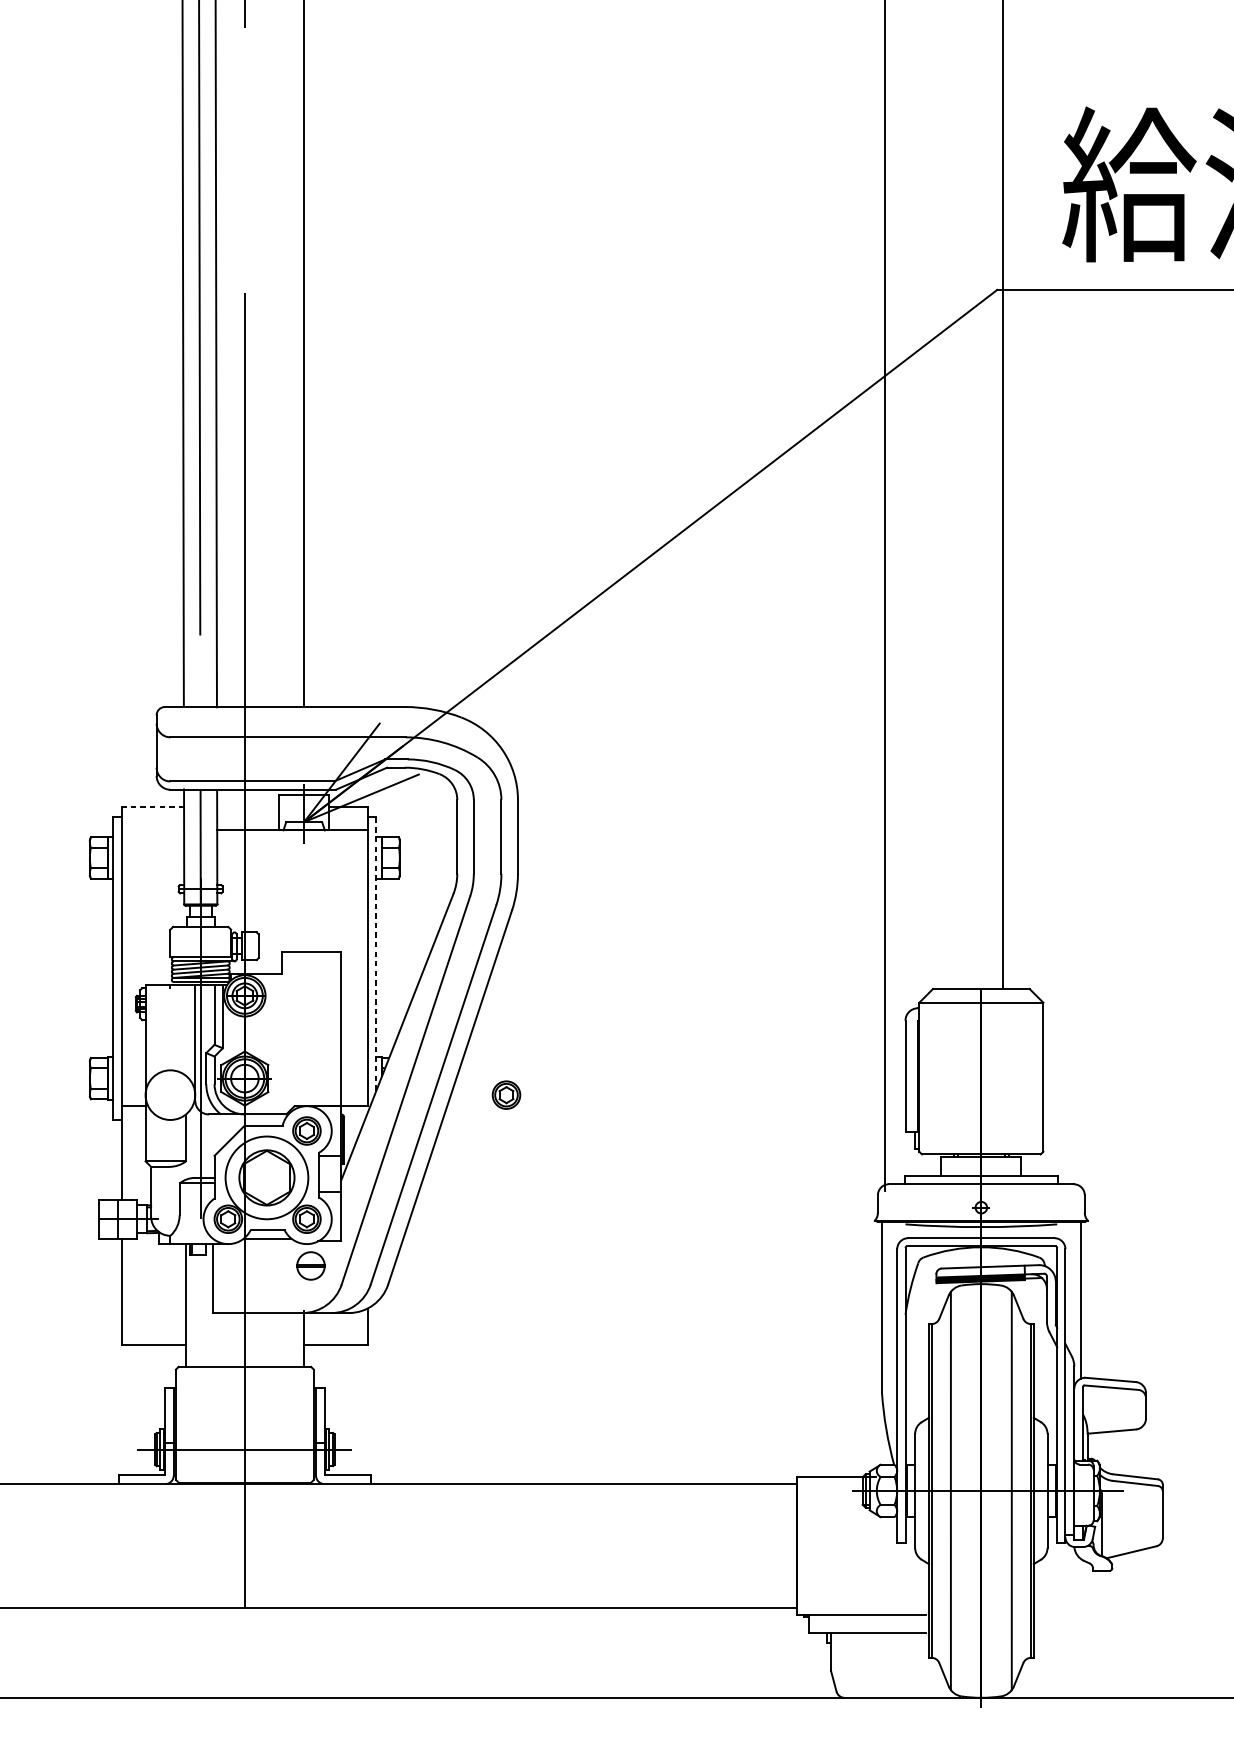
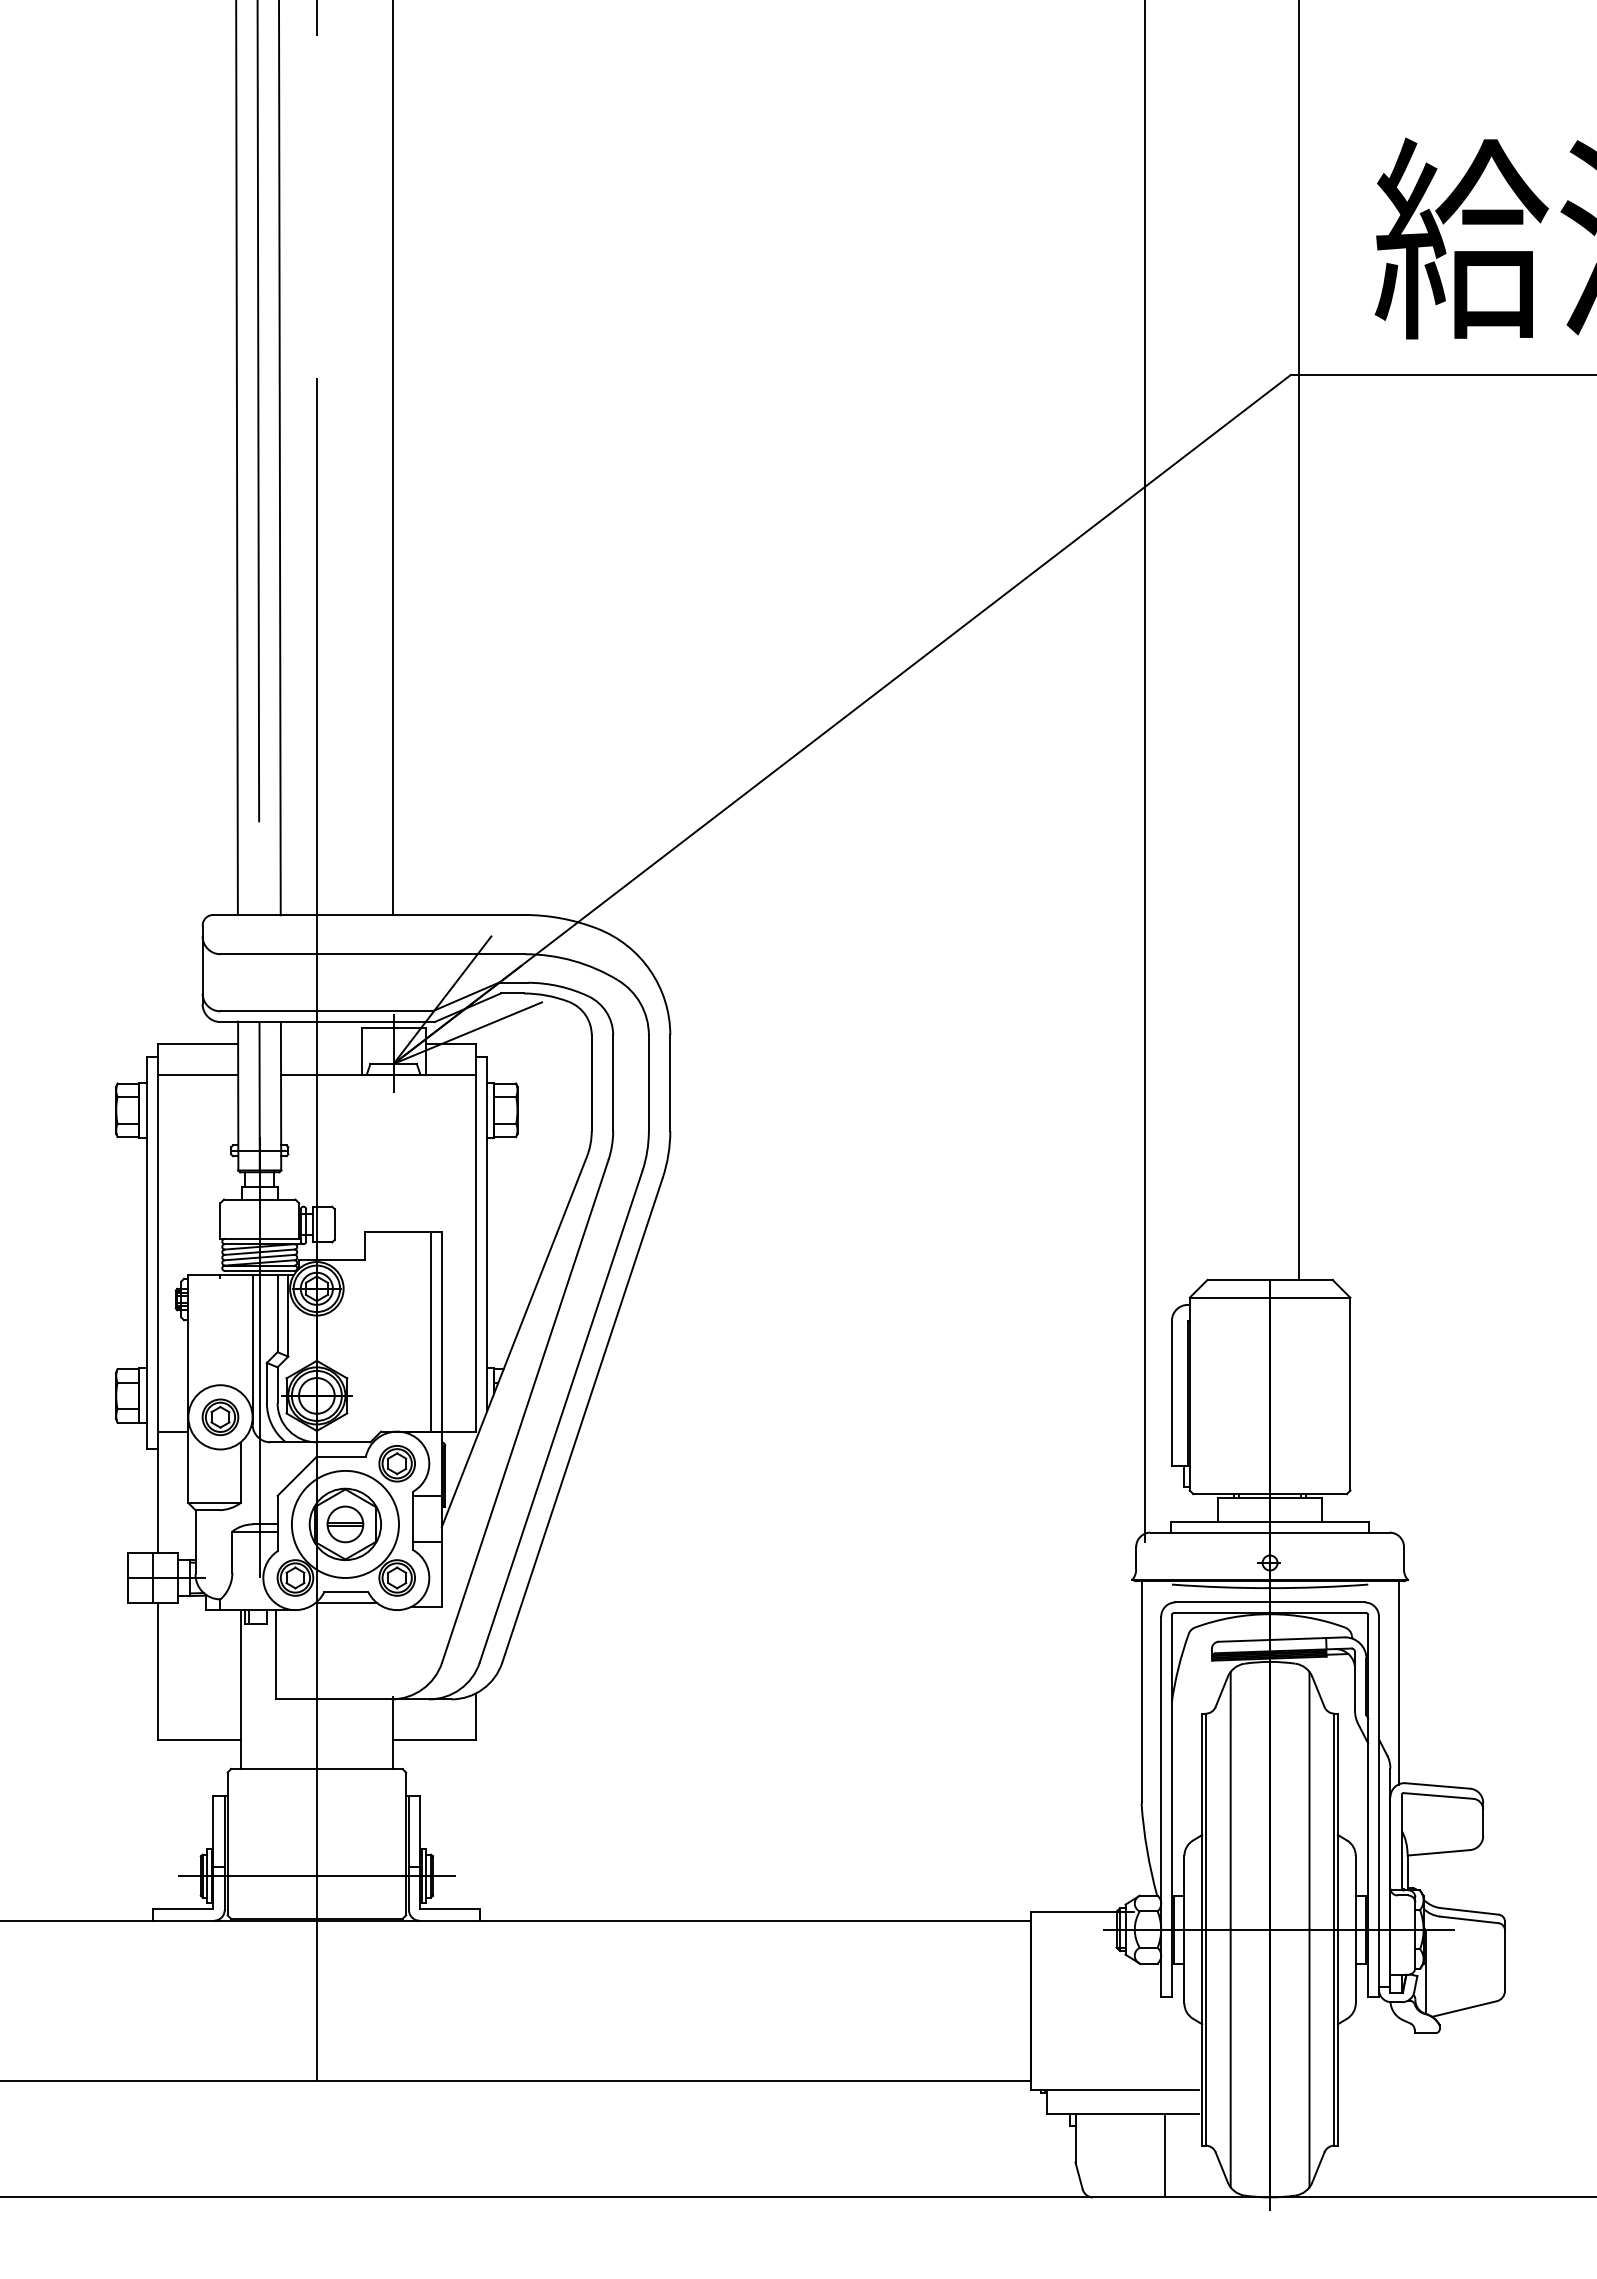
line: (152, 807) -> (197, 1044), dashed -> solid
line: (153, 830) -> (198, 1074), added
line: (376, 953) -> (487, 1233), dashed -> solid
line: (333, 1028) -> (431, 1331), added
part: (506, 1095) -> (220, 1417), moved
part: (311, 1266) -> (345, 1524), moved
line: (899, 1665) -> (1164, 2155), added

